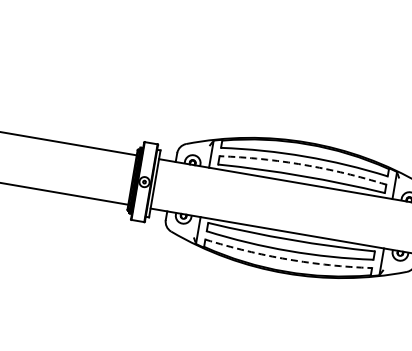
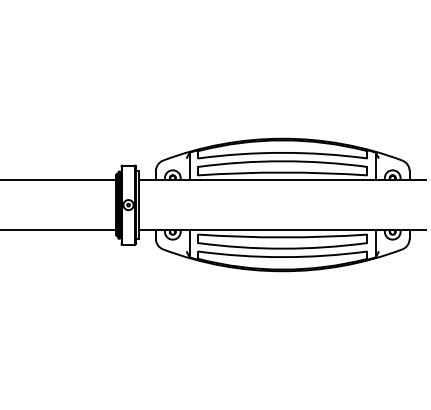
arc: (303, 165) -> (282, 161), dashed -> solid
arc: (287, 259) -> (282, 257), dashed -> solid

